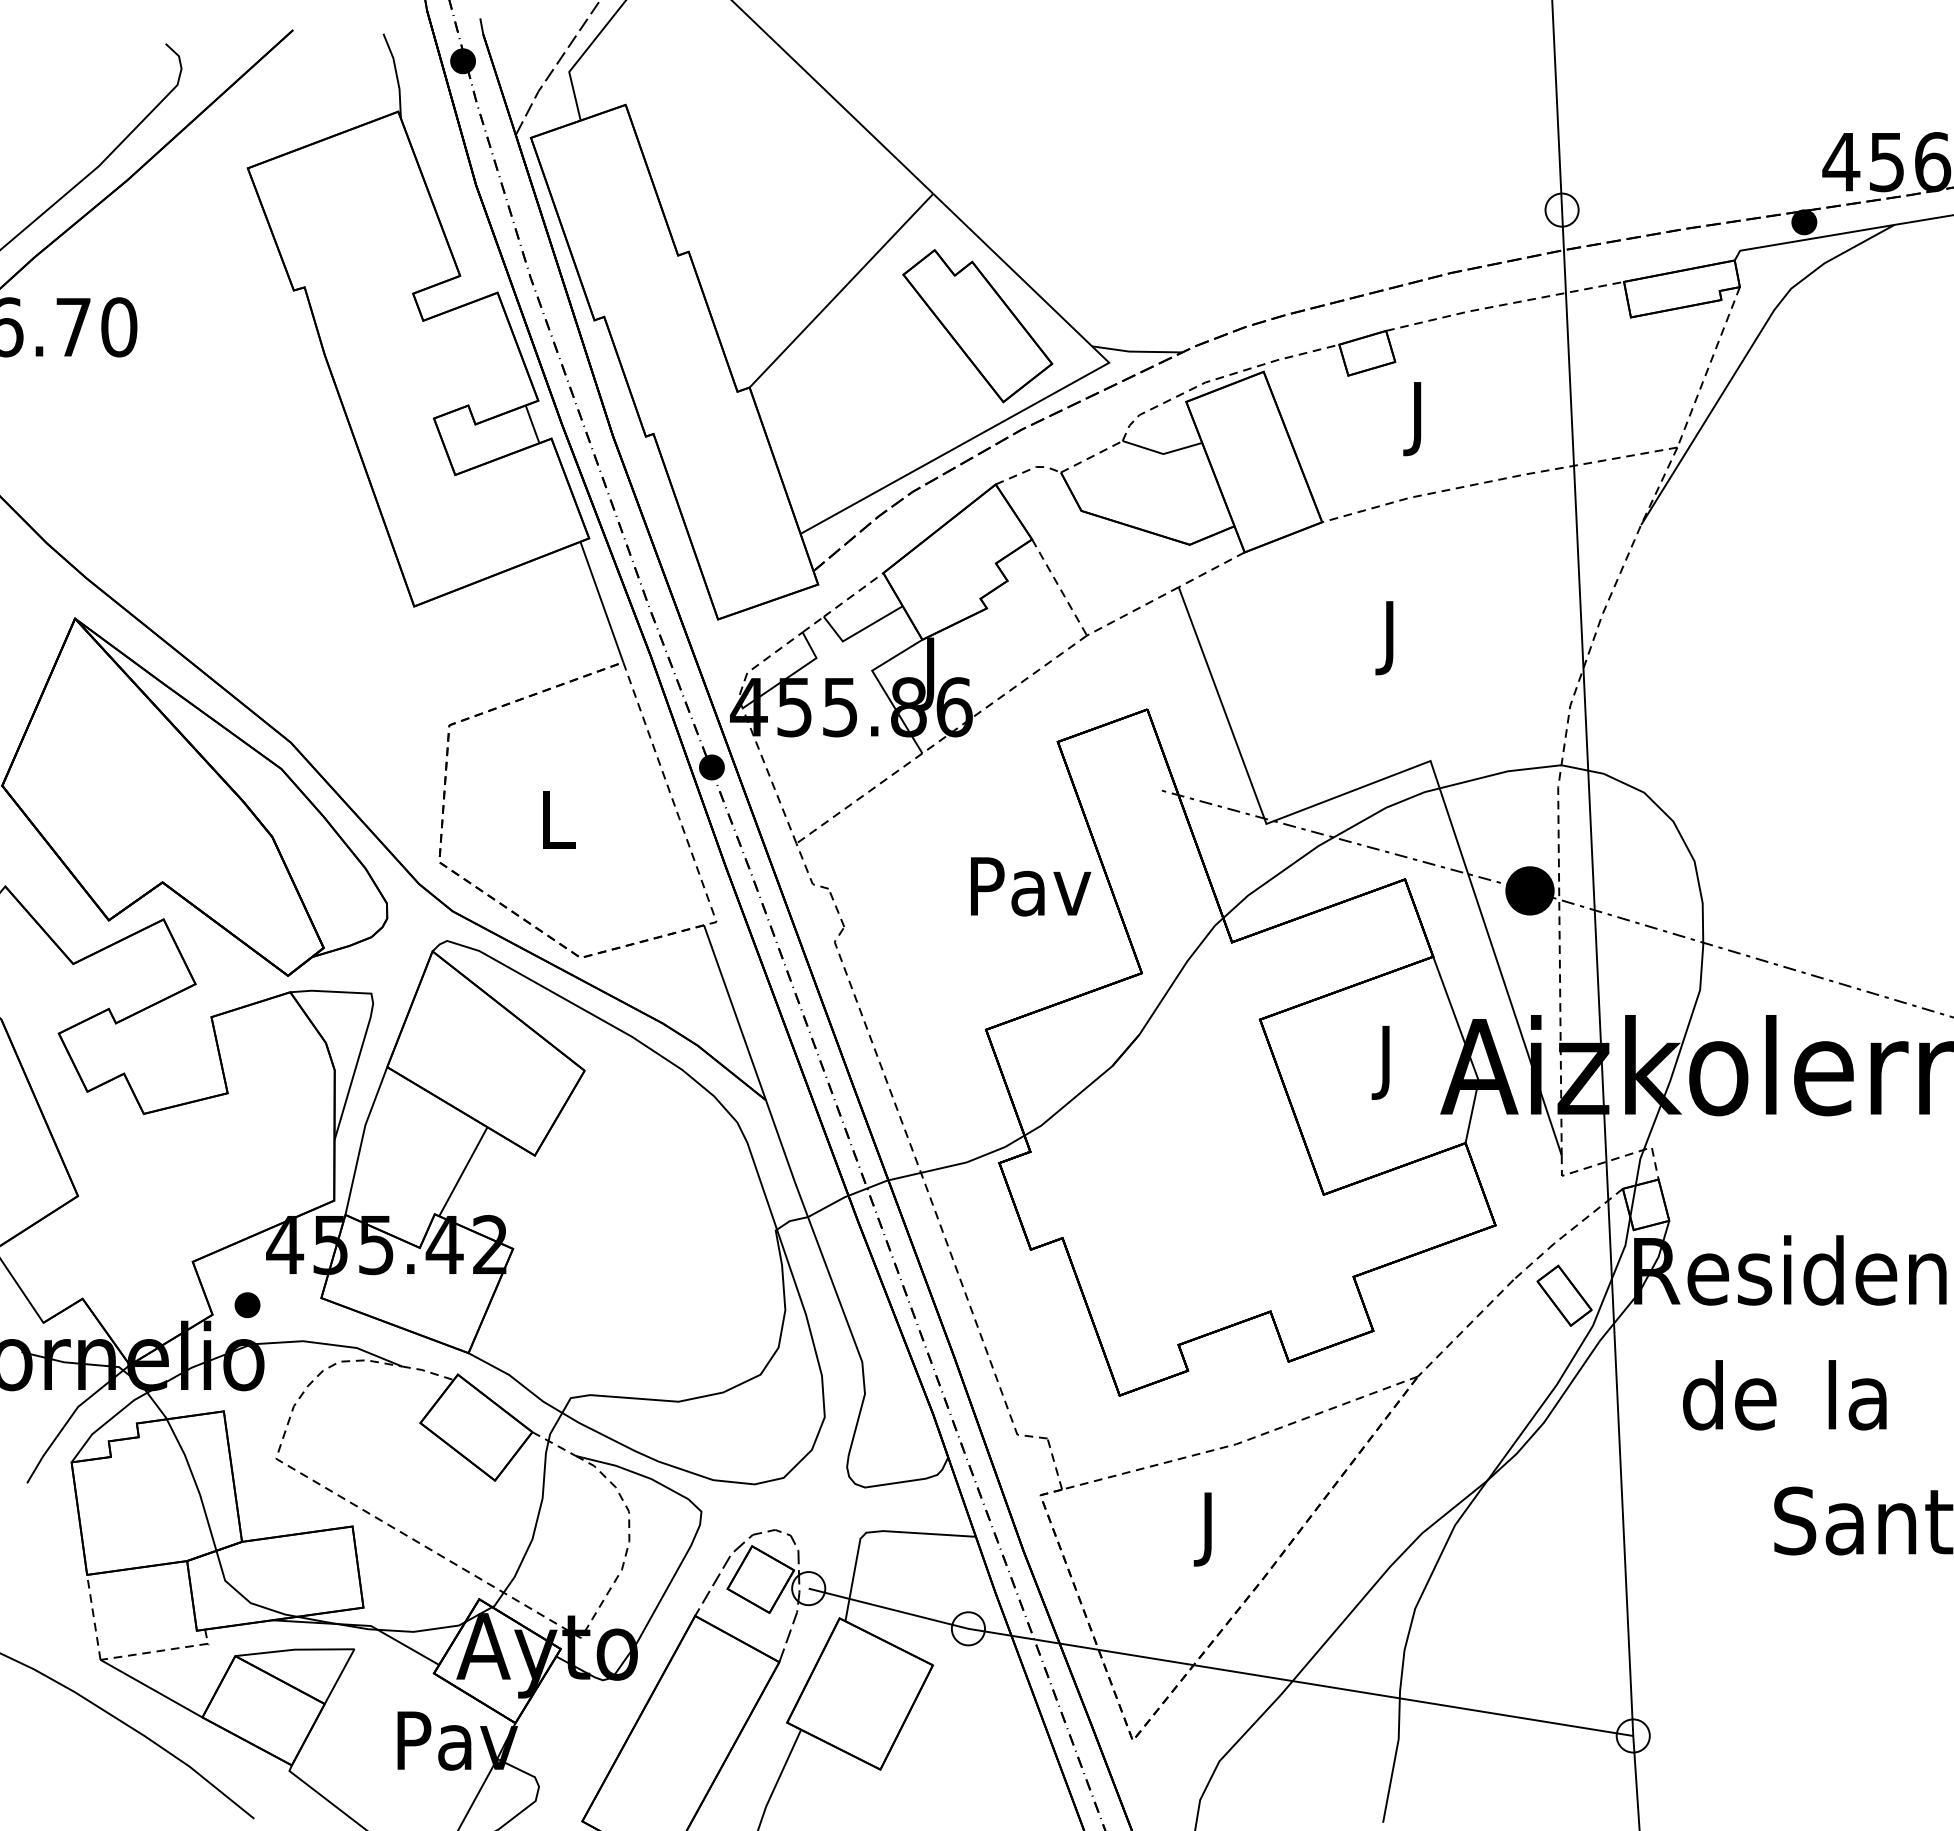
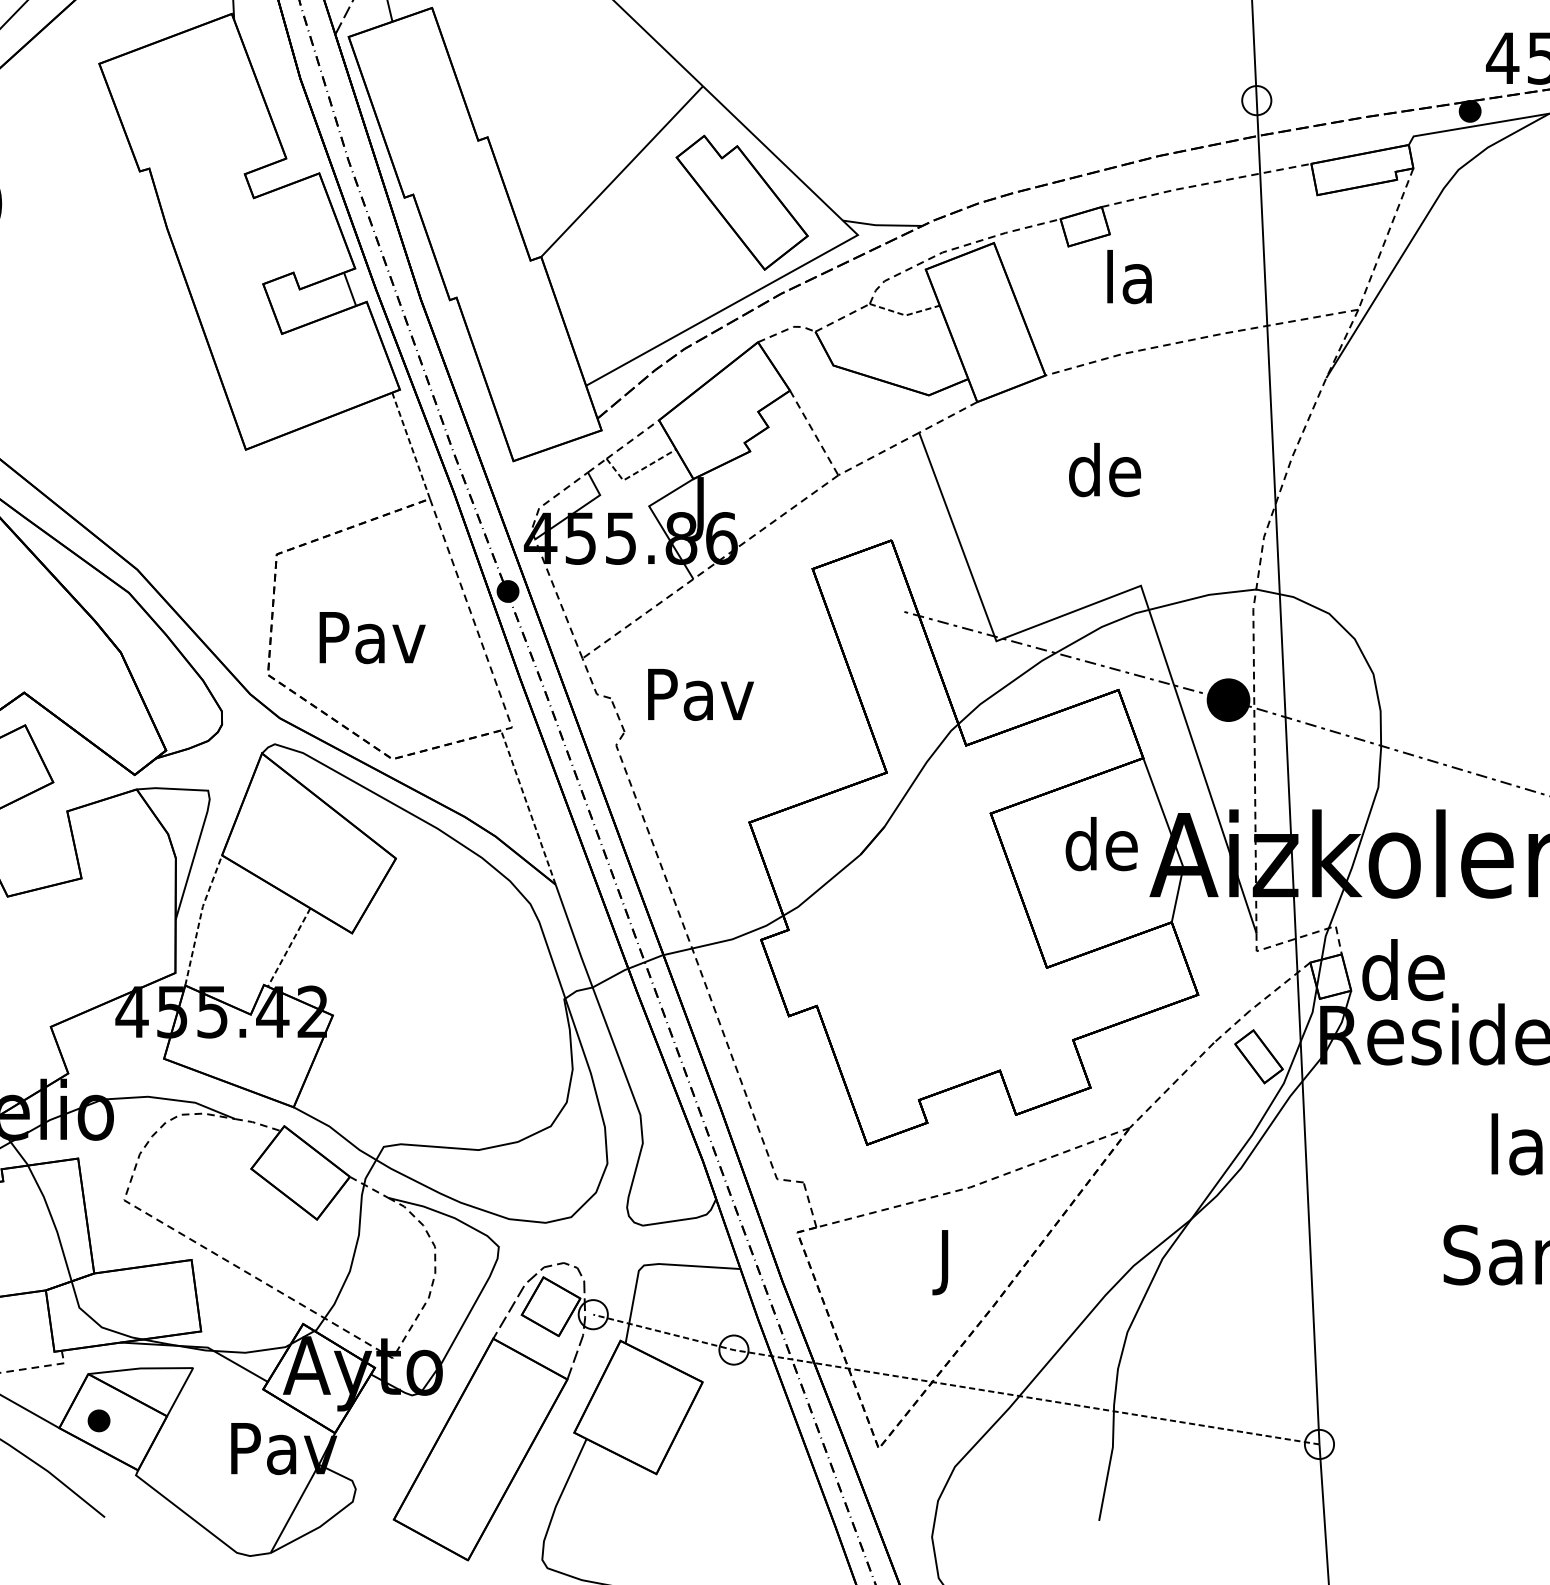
text: (1417, 417) -> (1129, 283), J -> la
line: (1163, 454) -> (905, 315), solid -> dashed
line: (601, 602) -> (410, 446), solid -> dashed
line: (859, 631) -> (638, 471), solid -> dashed
text: (1389, 636) -> (1104, 476), J -> de
text: (558, 819) -> (372, 637), L -> Pav
text: (1031, 886) -> (701, 694), moved
line: (735, 1012) -> (528, 807), solid -> dashed
text: (1385, 1061) -> (1101, 850), J -> de
line: (362, 1138) -> (200, 918), solid -> dashed
line: (463, 1171) -> (289, 947), solid -> dashed
part: (247, 1305) -> (99, 1421), moved
text: (1729, 1395) -> (1403, 970), moved
line: (1218, 1669) -> (954, 1385), solid -> dashed

